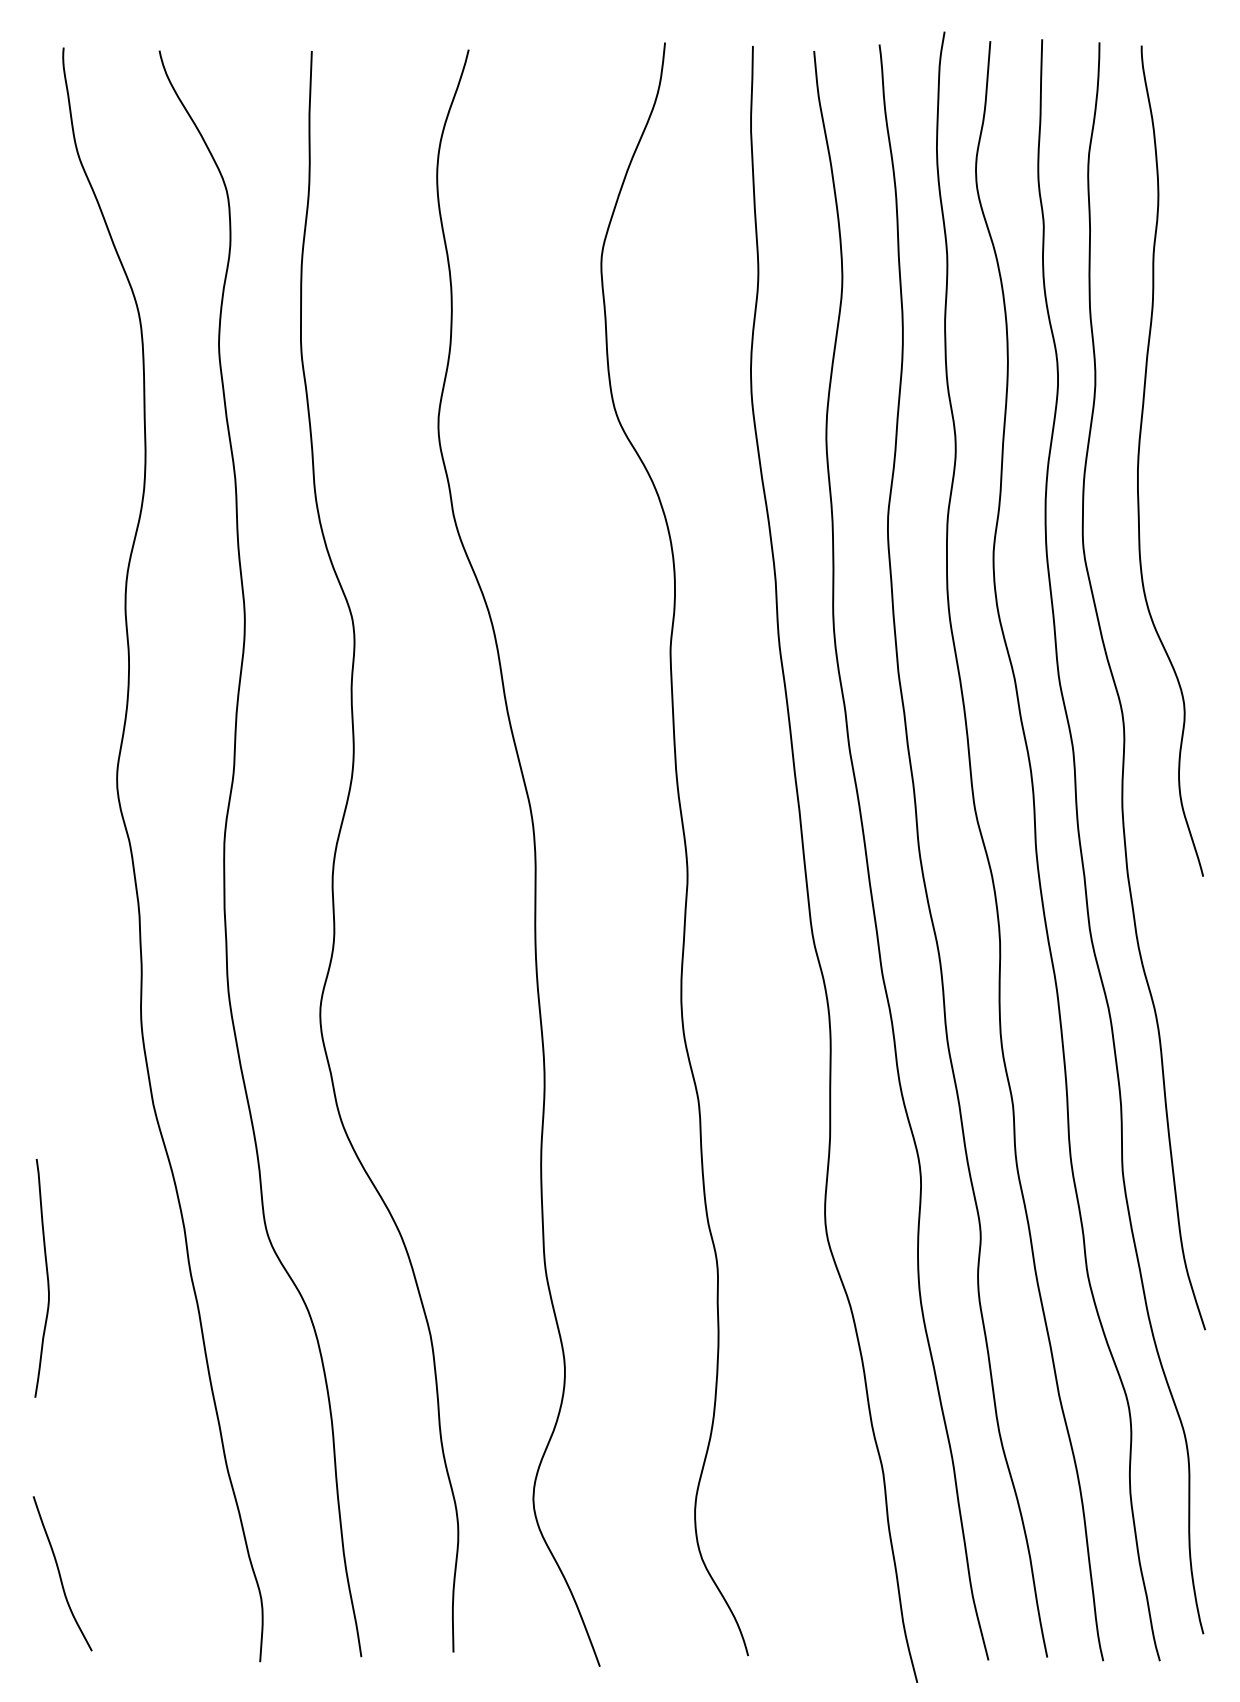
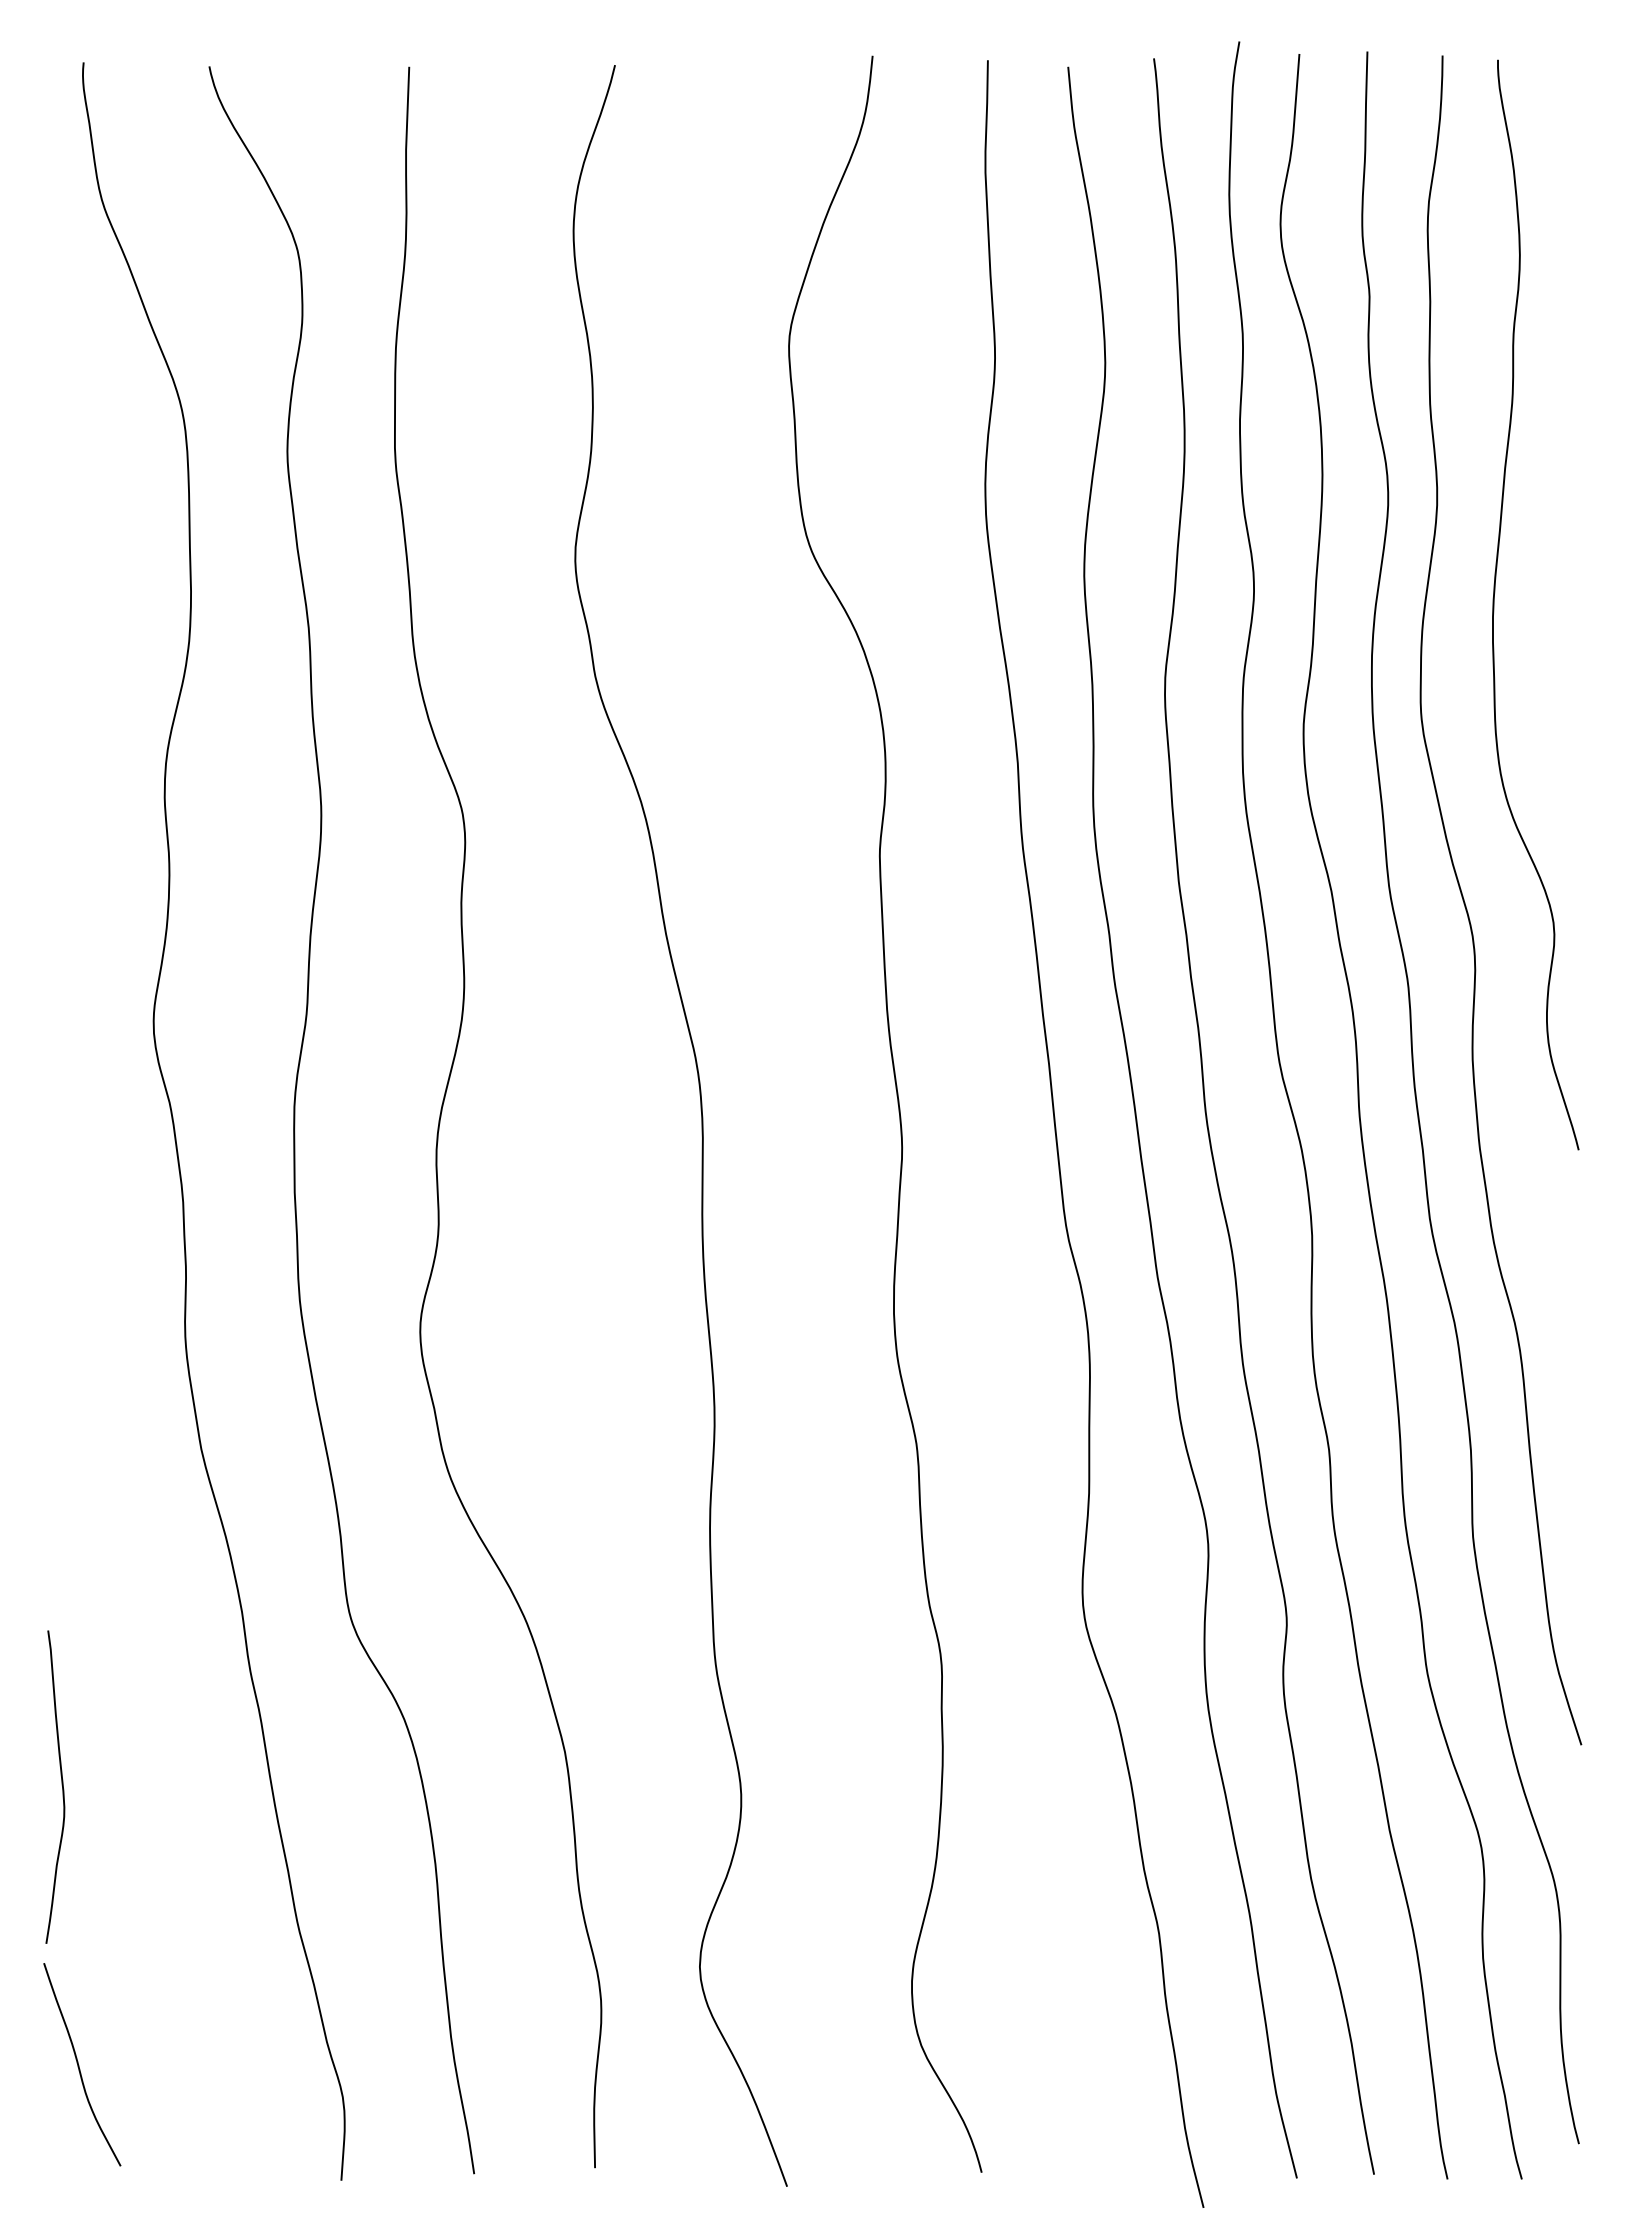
curve: (46, 1277) -> (61, 1785), moved

